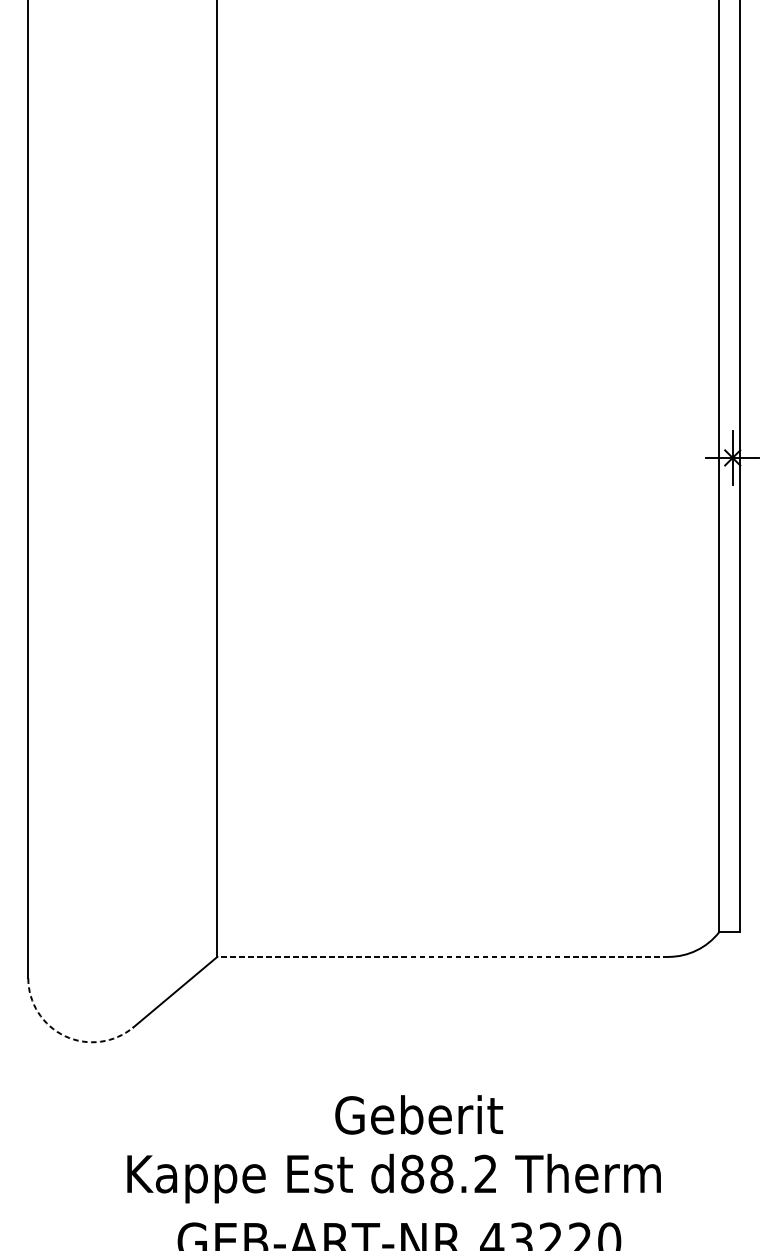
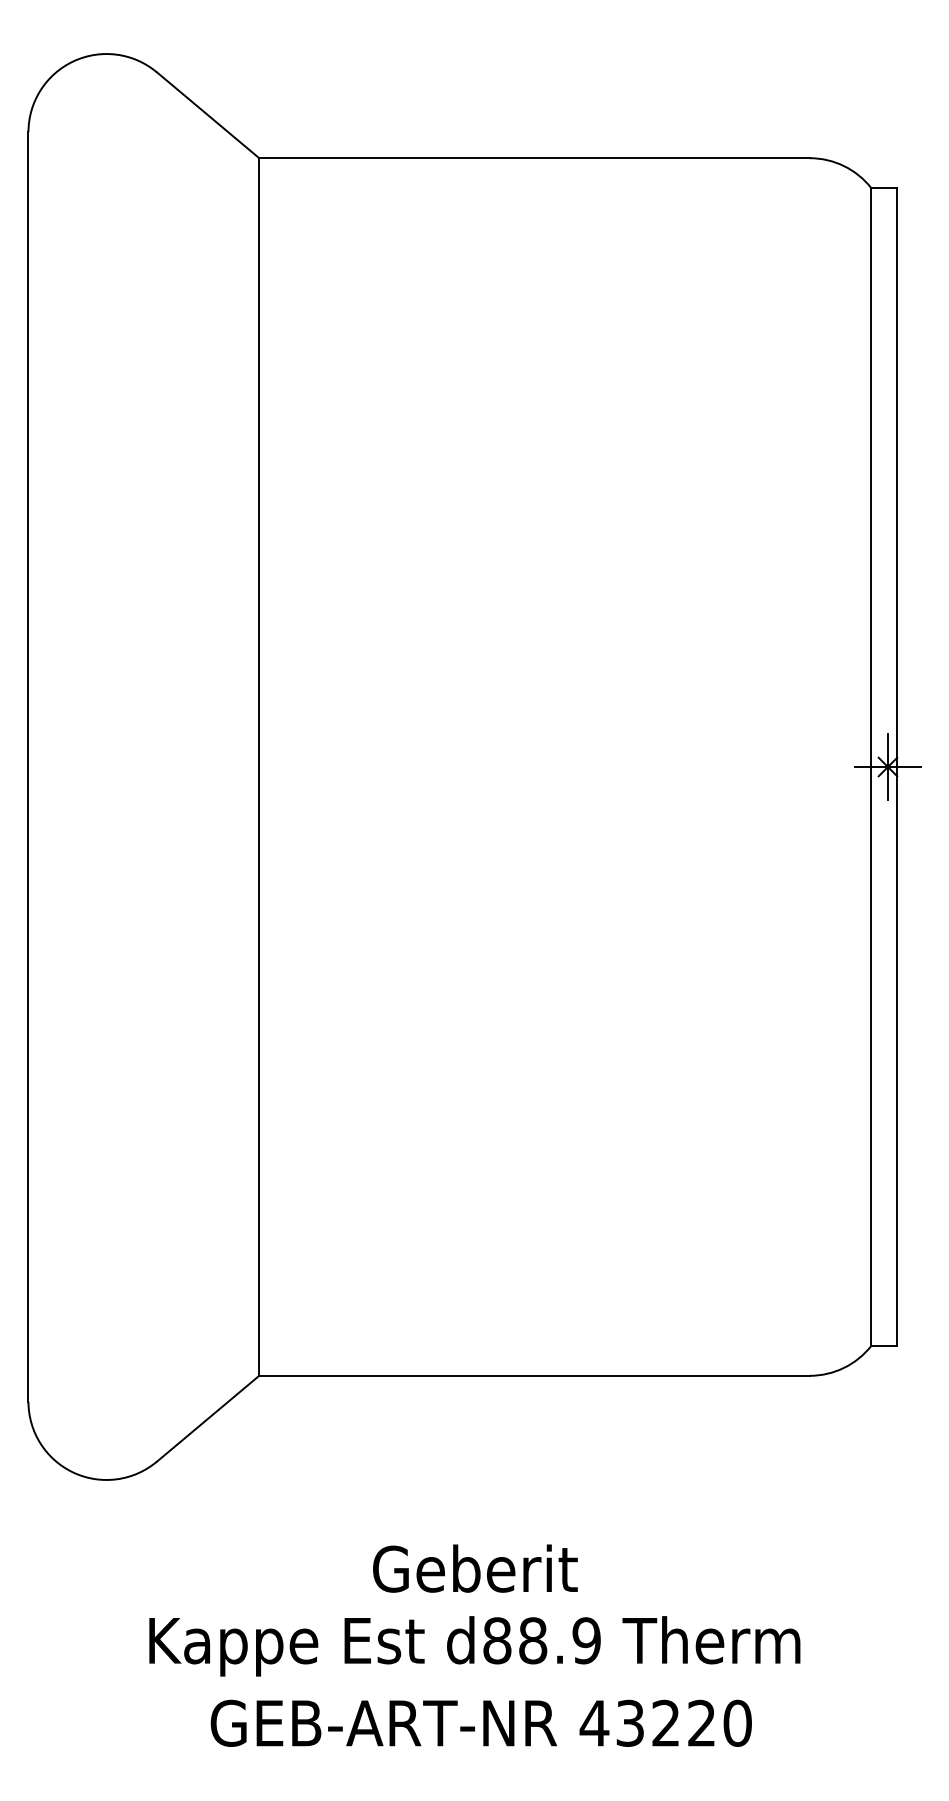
line: (443, 956) -> (534, 1375), dashed -> solid
arc: (65, 1036) -> (73, 1472), dashed -> solid
text: (419, 1114) -> (475, 1568), moved
text: (485, 1173) -> (586, 1640), d88.2 -> d88.9

